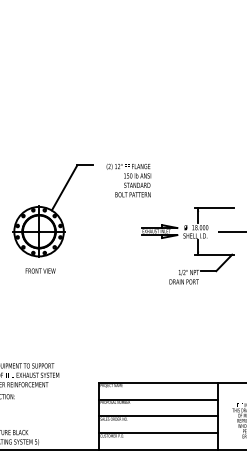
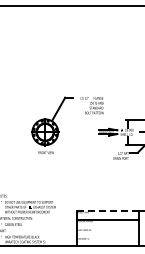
line: (158, 383) -> (107, 211), solid -> dashed
line: (158, 416) -> (107, 228), removed
line: (158, 433) -> (107, 237), removed

